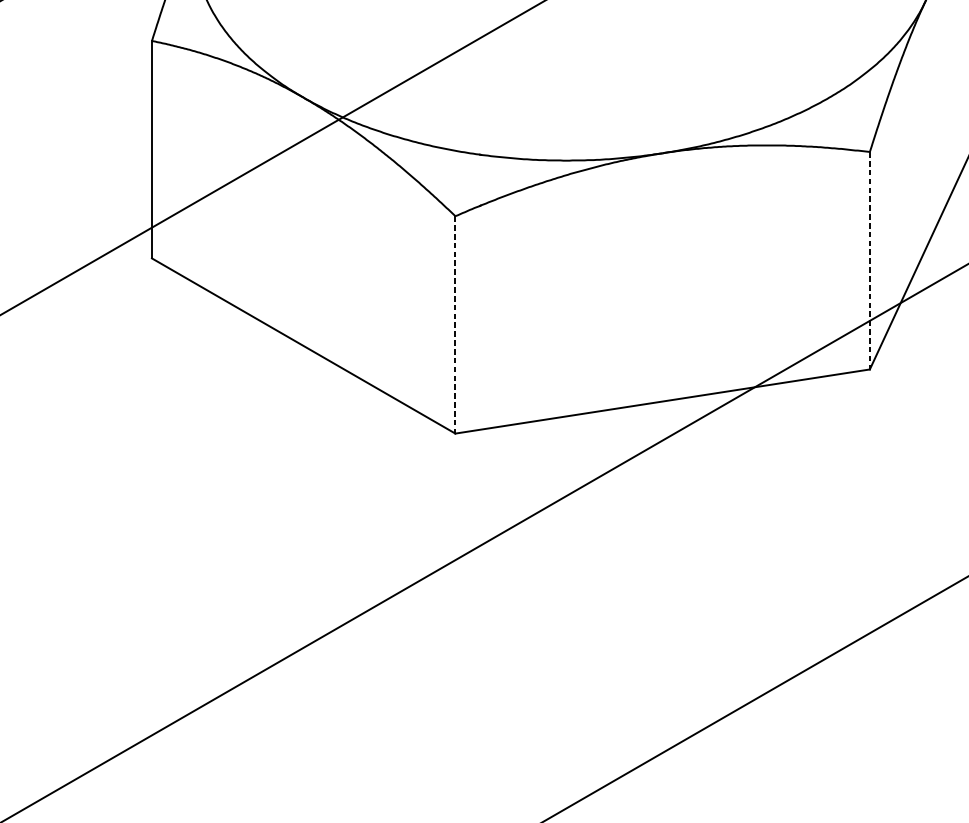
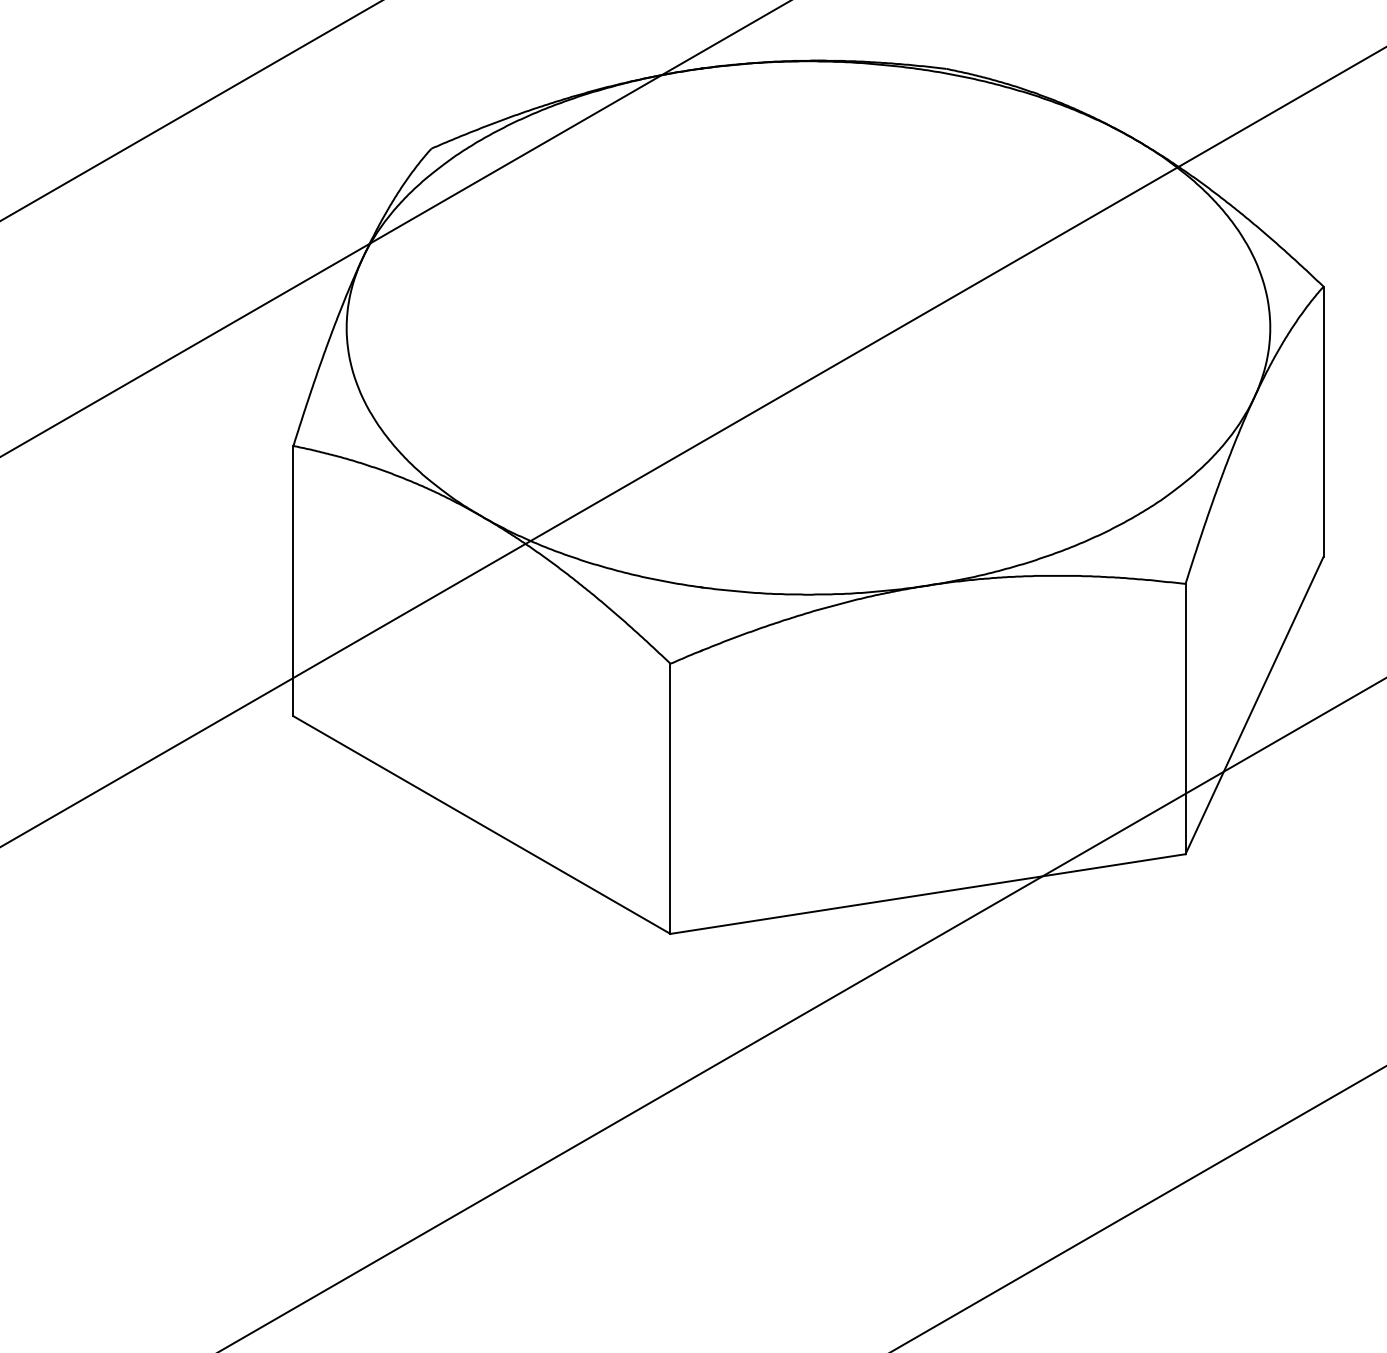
line: (869, 261) -> (1185, 719), dashed -> solid
line: (455, 325) -> (670, 799), dashed -> solid

